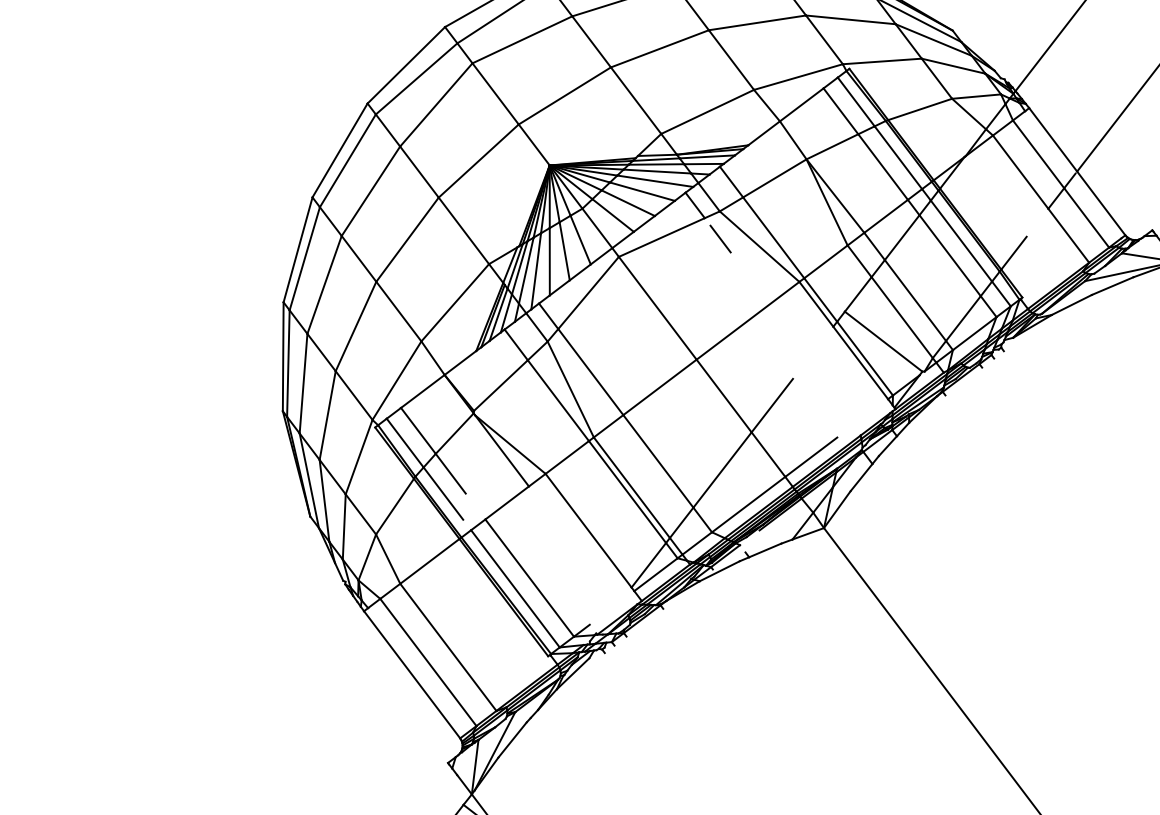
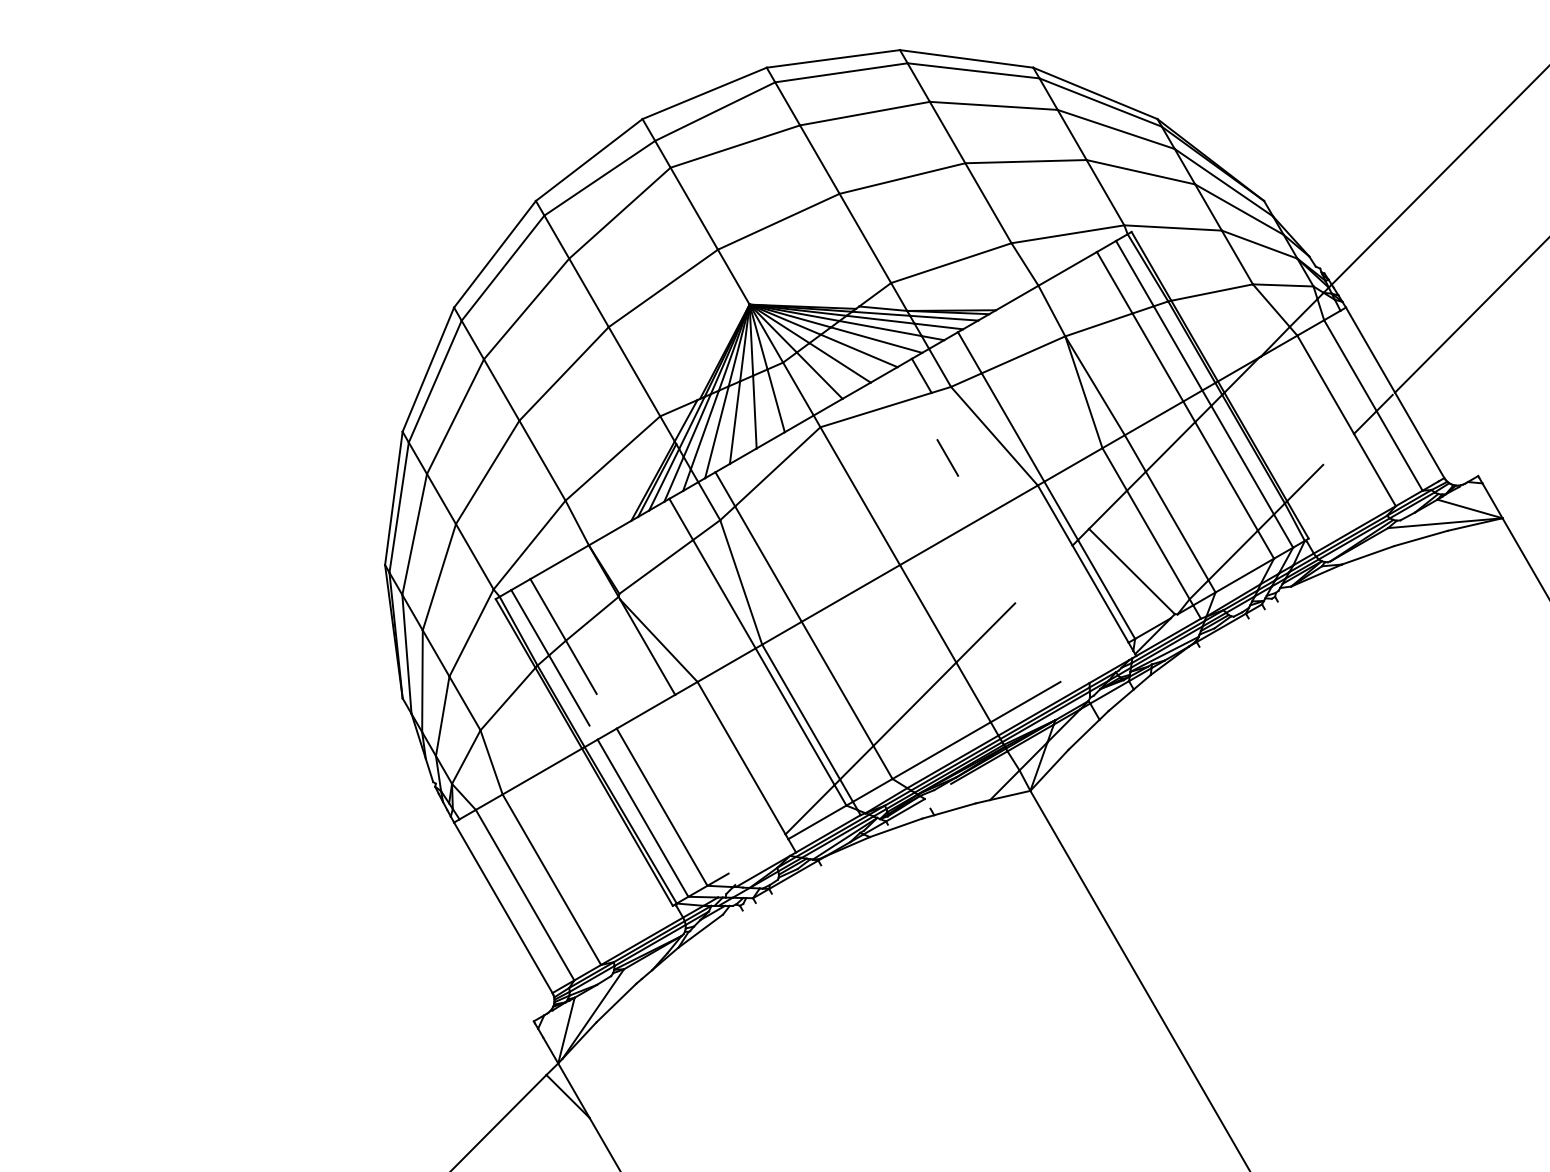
line: (720, 238) -> (947, 457), moved

